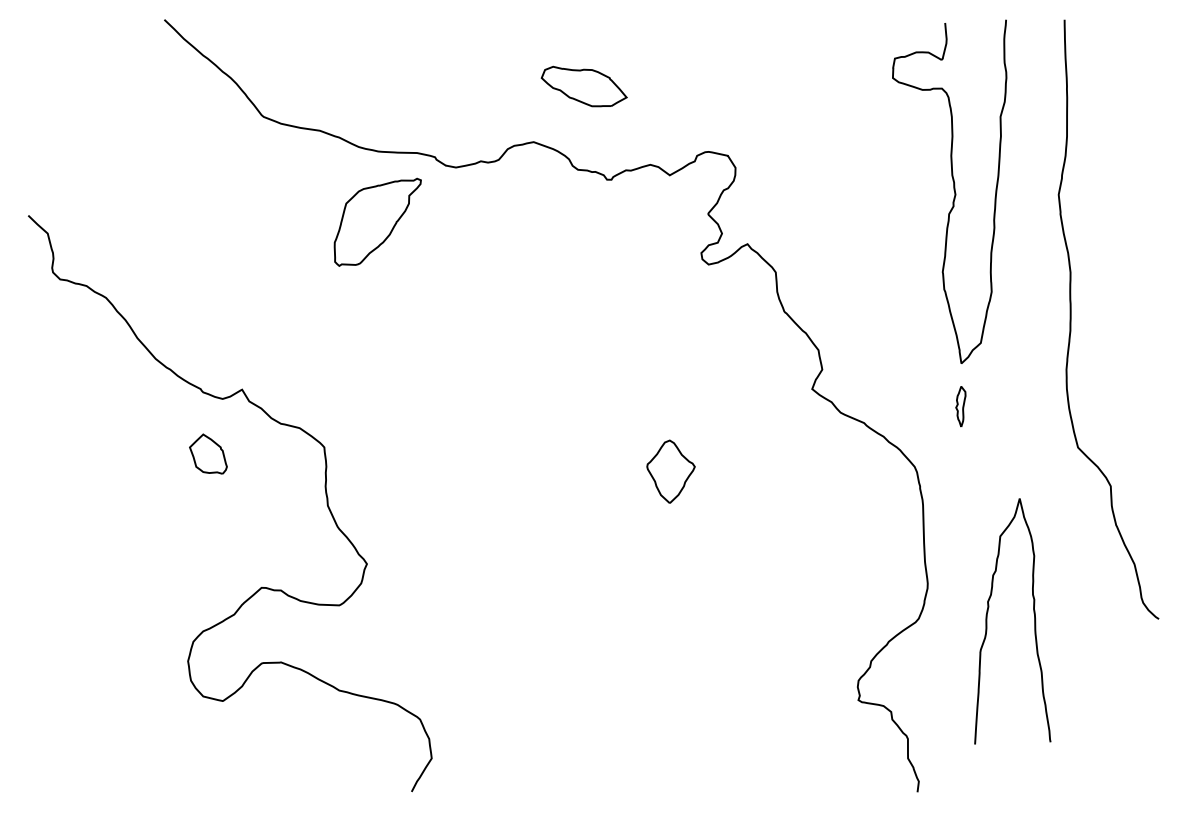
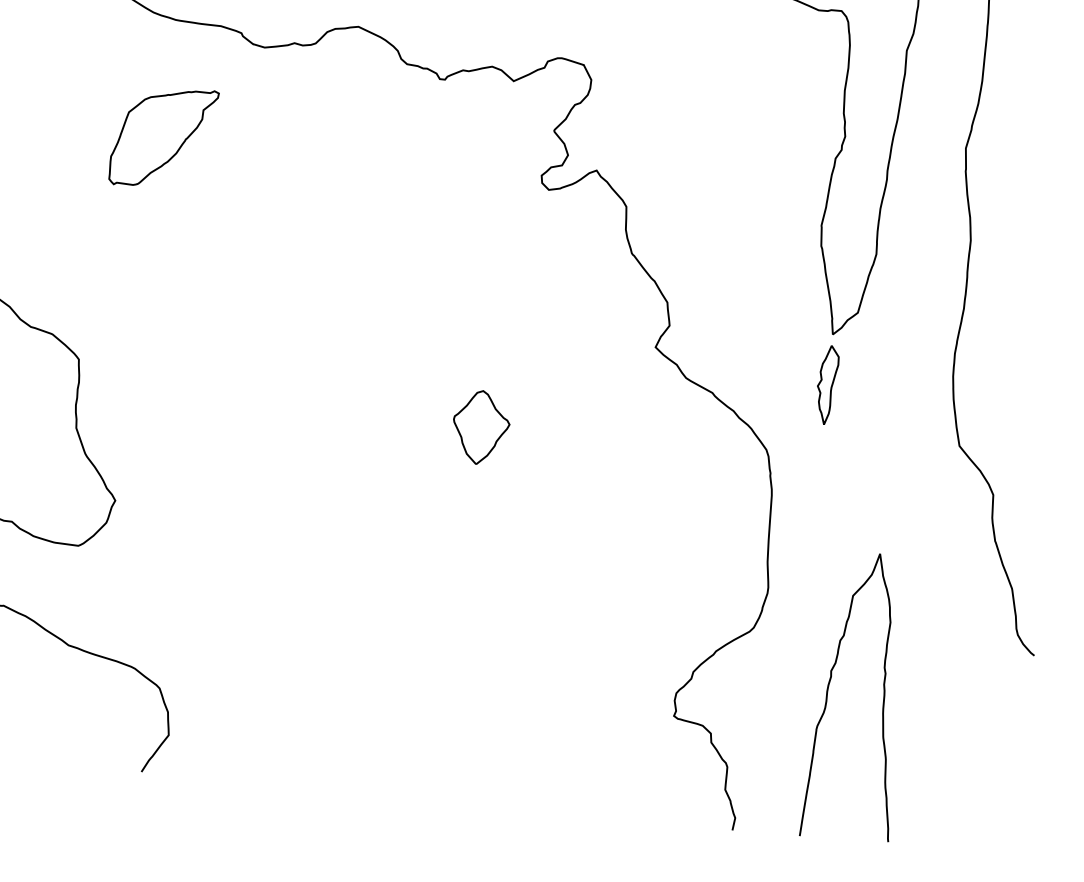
part: (377, 221) -> (163, 136), moved
part: (960, 406) -> (826, 384), size x1.67
curve: (1034, 621) -> (883, 699), moved

